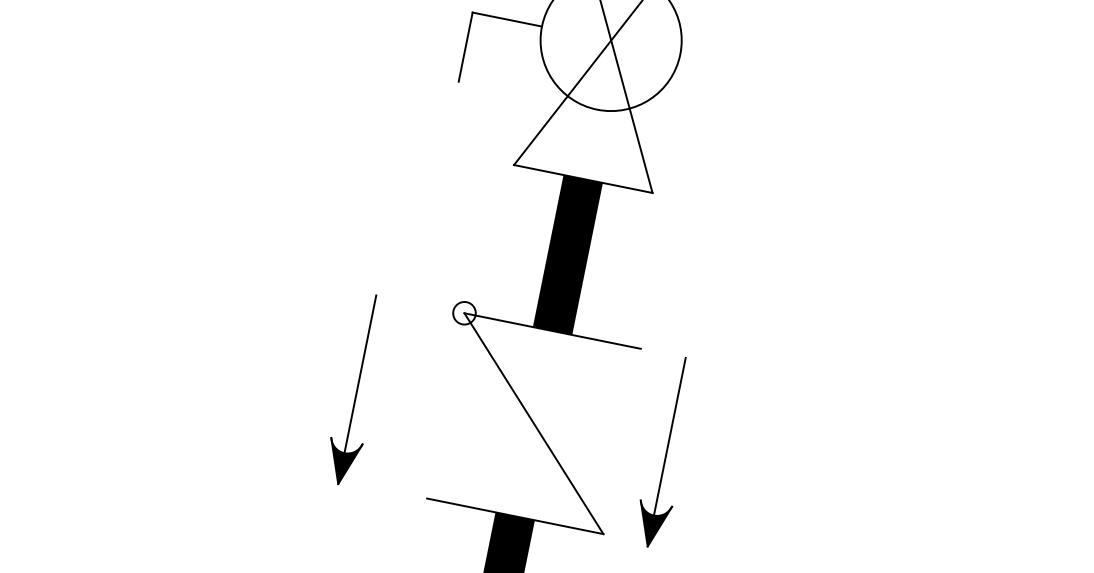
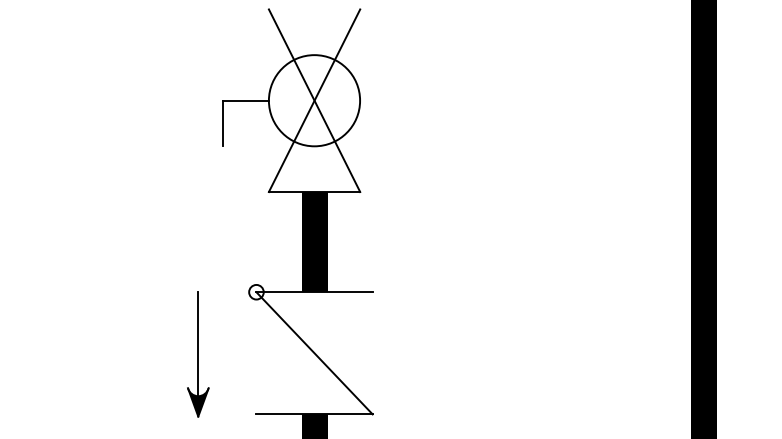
part: (666, 452) -> (402, 354), removed

